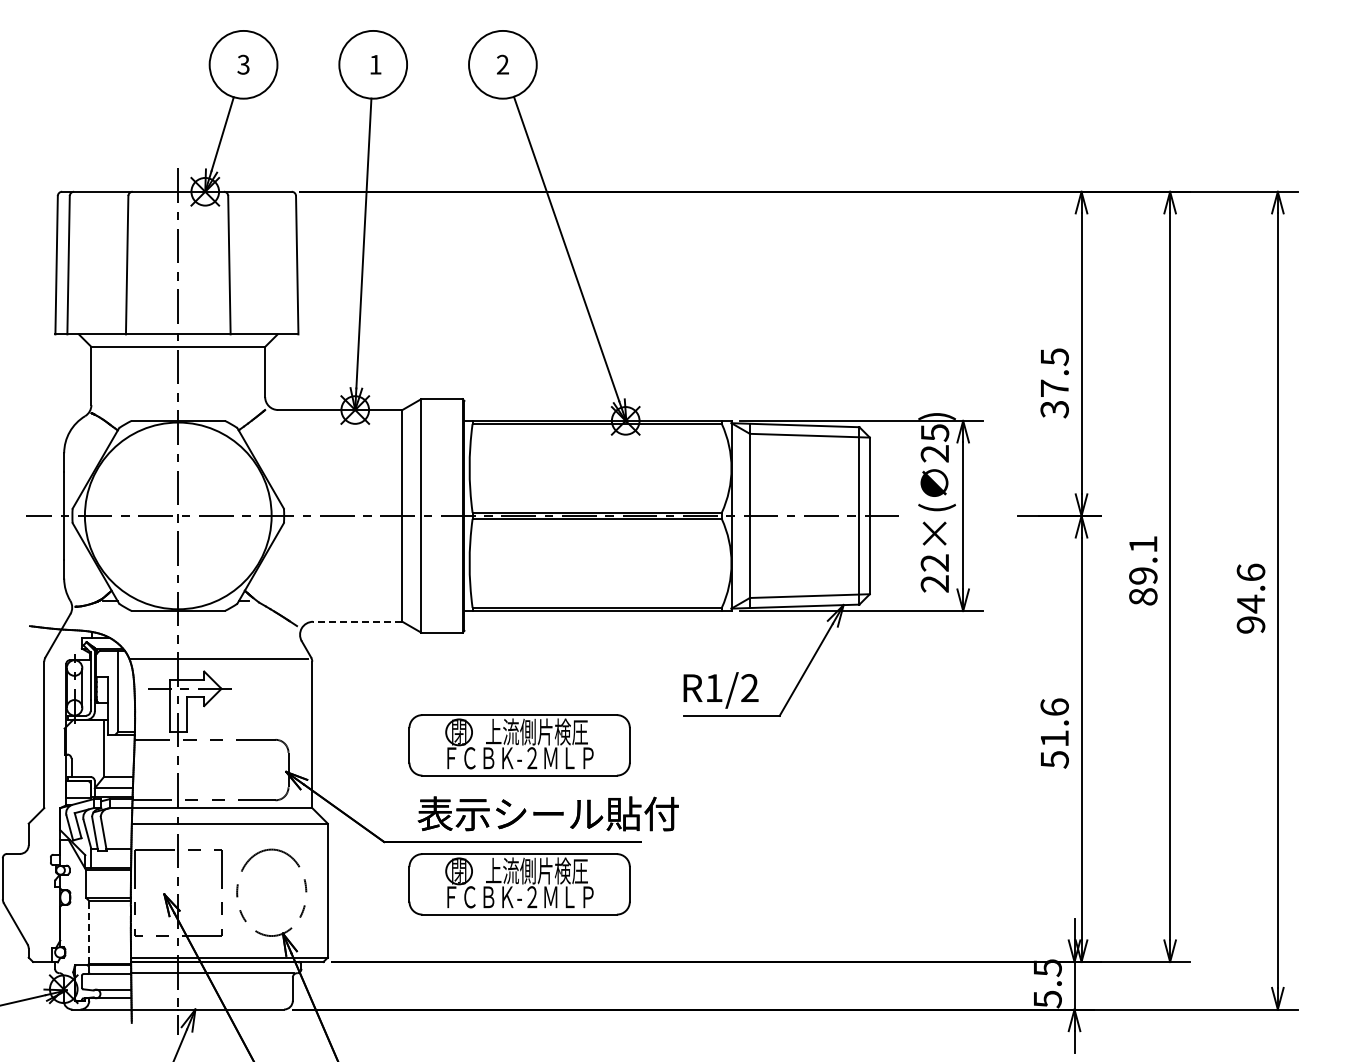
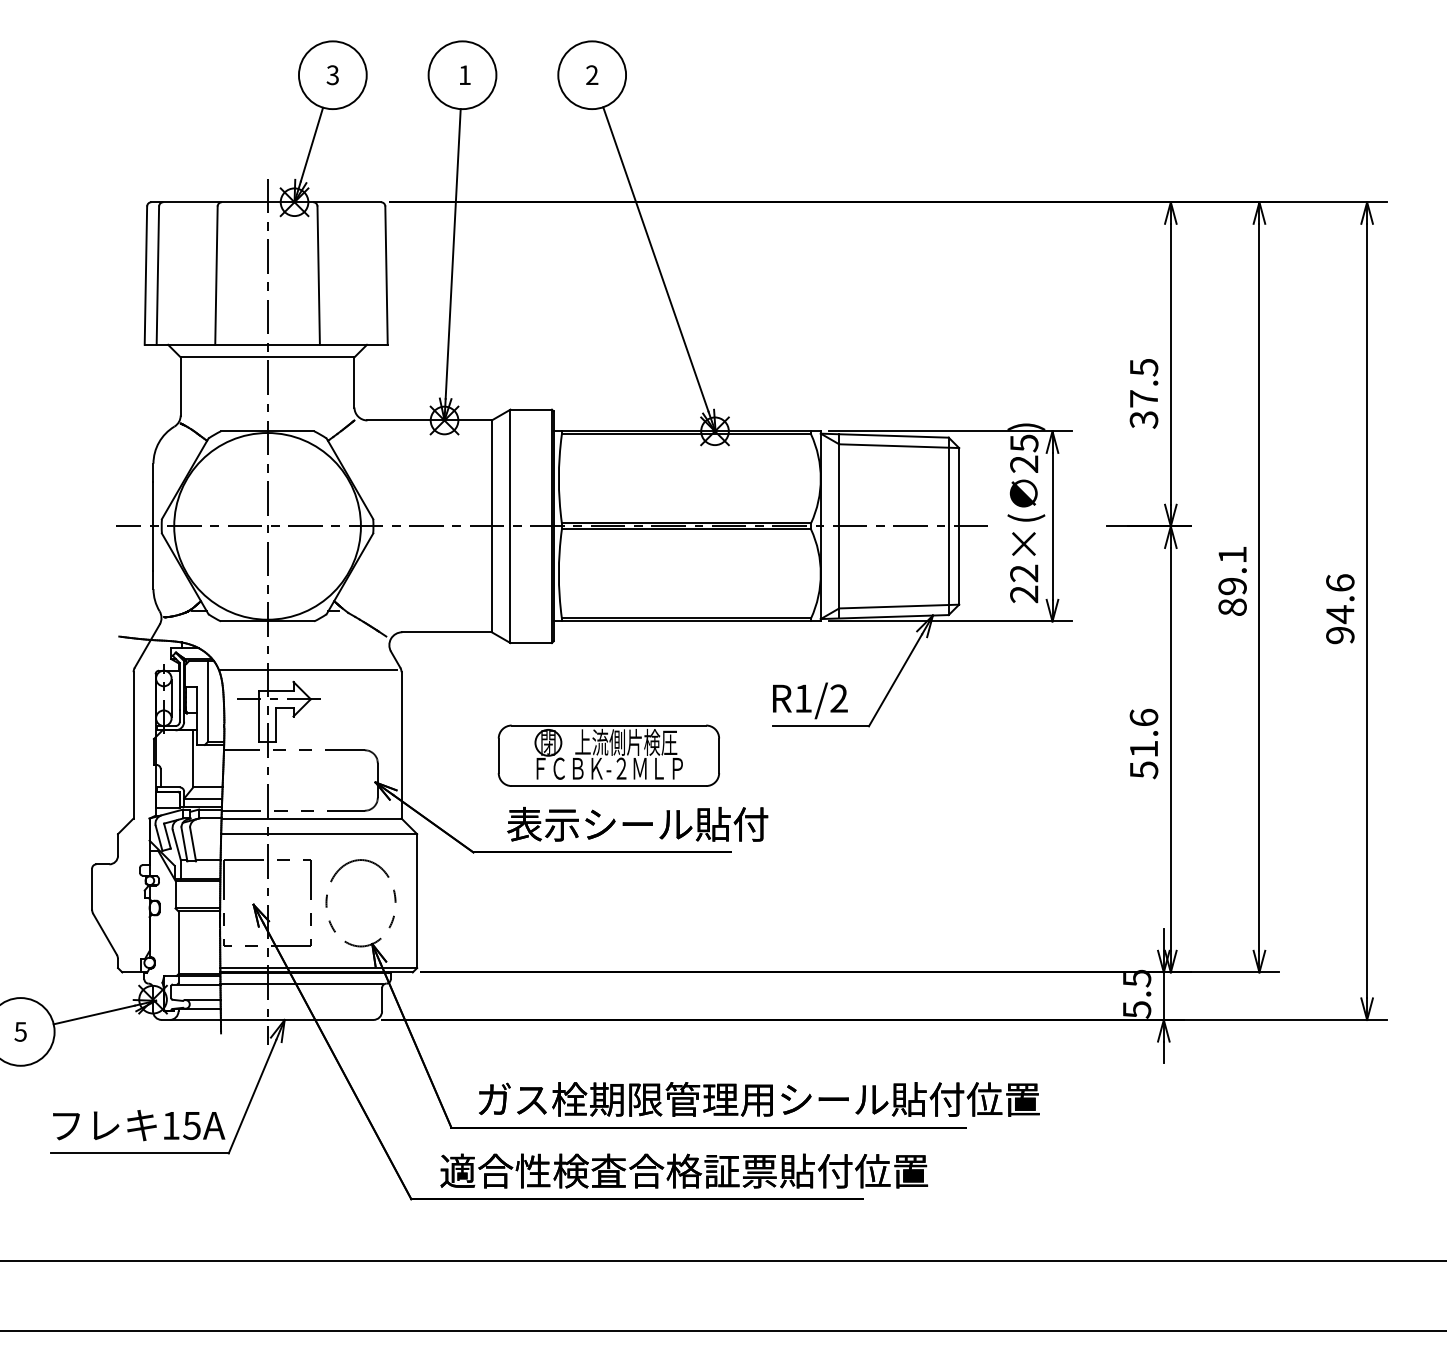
line: (358, 622) -> (447, 632), dashed -> solid
part: (519, 884) -> (608, 894), removed
line: (89, 932) -> (178, 942), dashed -> solid

